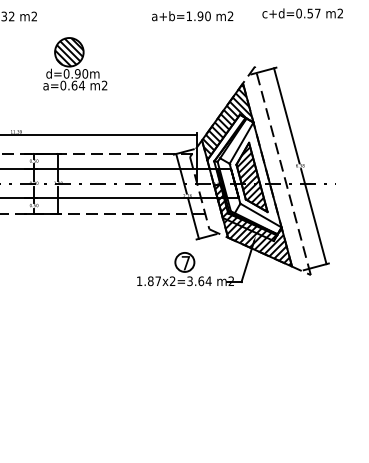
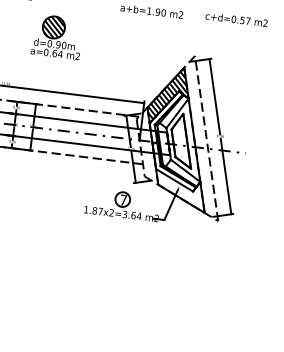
hatch: (251, 178) -> (181, 141), removed
hatch: (253, 224) -> (179, 176), removed

